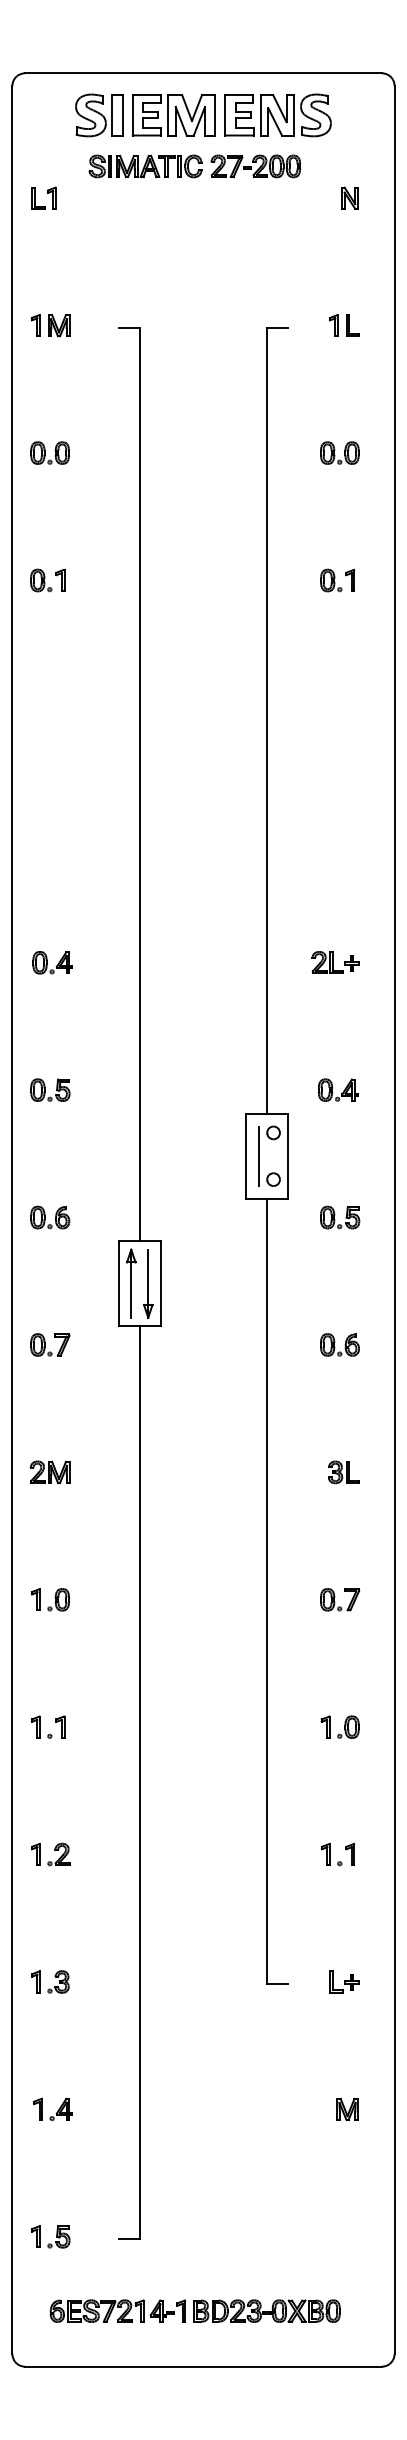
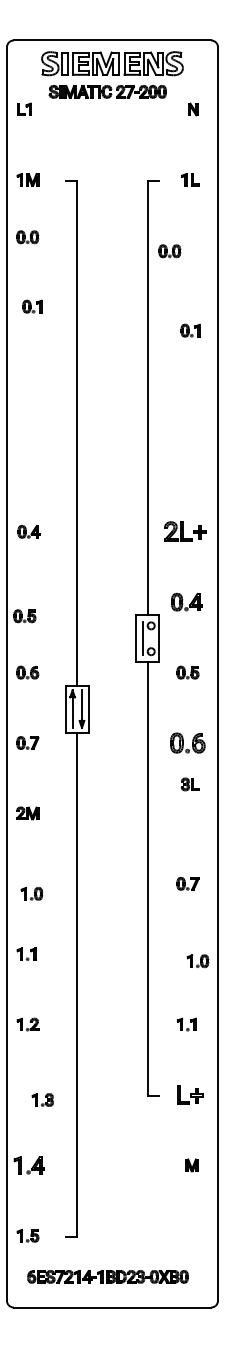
part: (49, 453) -> (27, 237), moved
part: (339, 453) -> (169, 251), moved
part: (47, 580) -> (32, 306), moved
part: (337, 580) -> (190, 330), moved
part: (335, 962) -> (185, 531), size x1.6
part: (49, 1090) -> (24, 616), moved
part: (337, 1090) -> (186, 602), size x1.4
part: (339, 1343) -> (187, 742), size x1.6
part: (342, 1472) -> (189, 784), moved
part: (49, 1599) -> (31, 893), moved
part: (339, 1727) -> (197, 961), moved
part: (49, 1981) -> (42, 1099), moved
part: (344, 1981) -> (190, 1094), size x1.6
part: (53, 2109) -> (29, 1165), size x1.4

